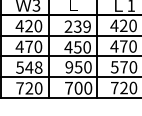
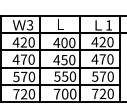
text: (77, 26) -> (64, 42), 239 -> 400
text: (33, 67) -> (27, 76), 548 -> 570
text: (69, 67) -> (57, 76), 950 -> 550

